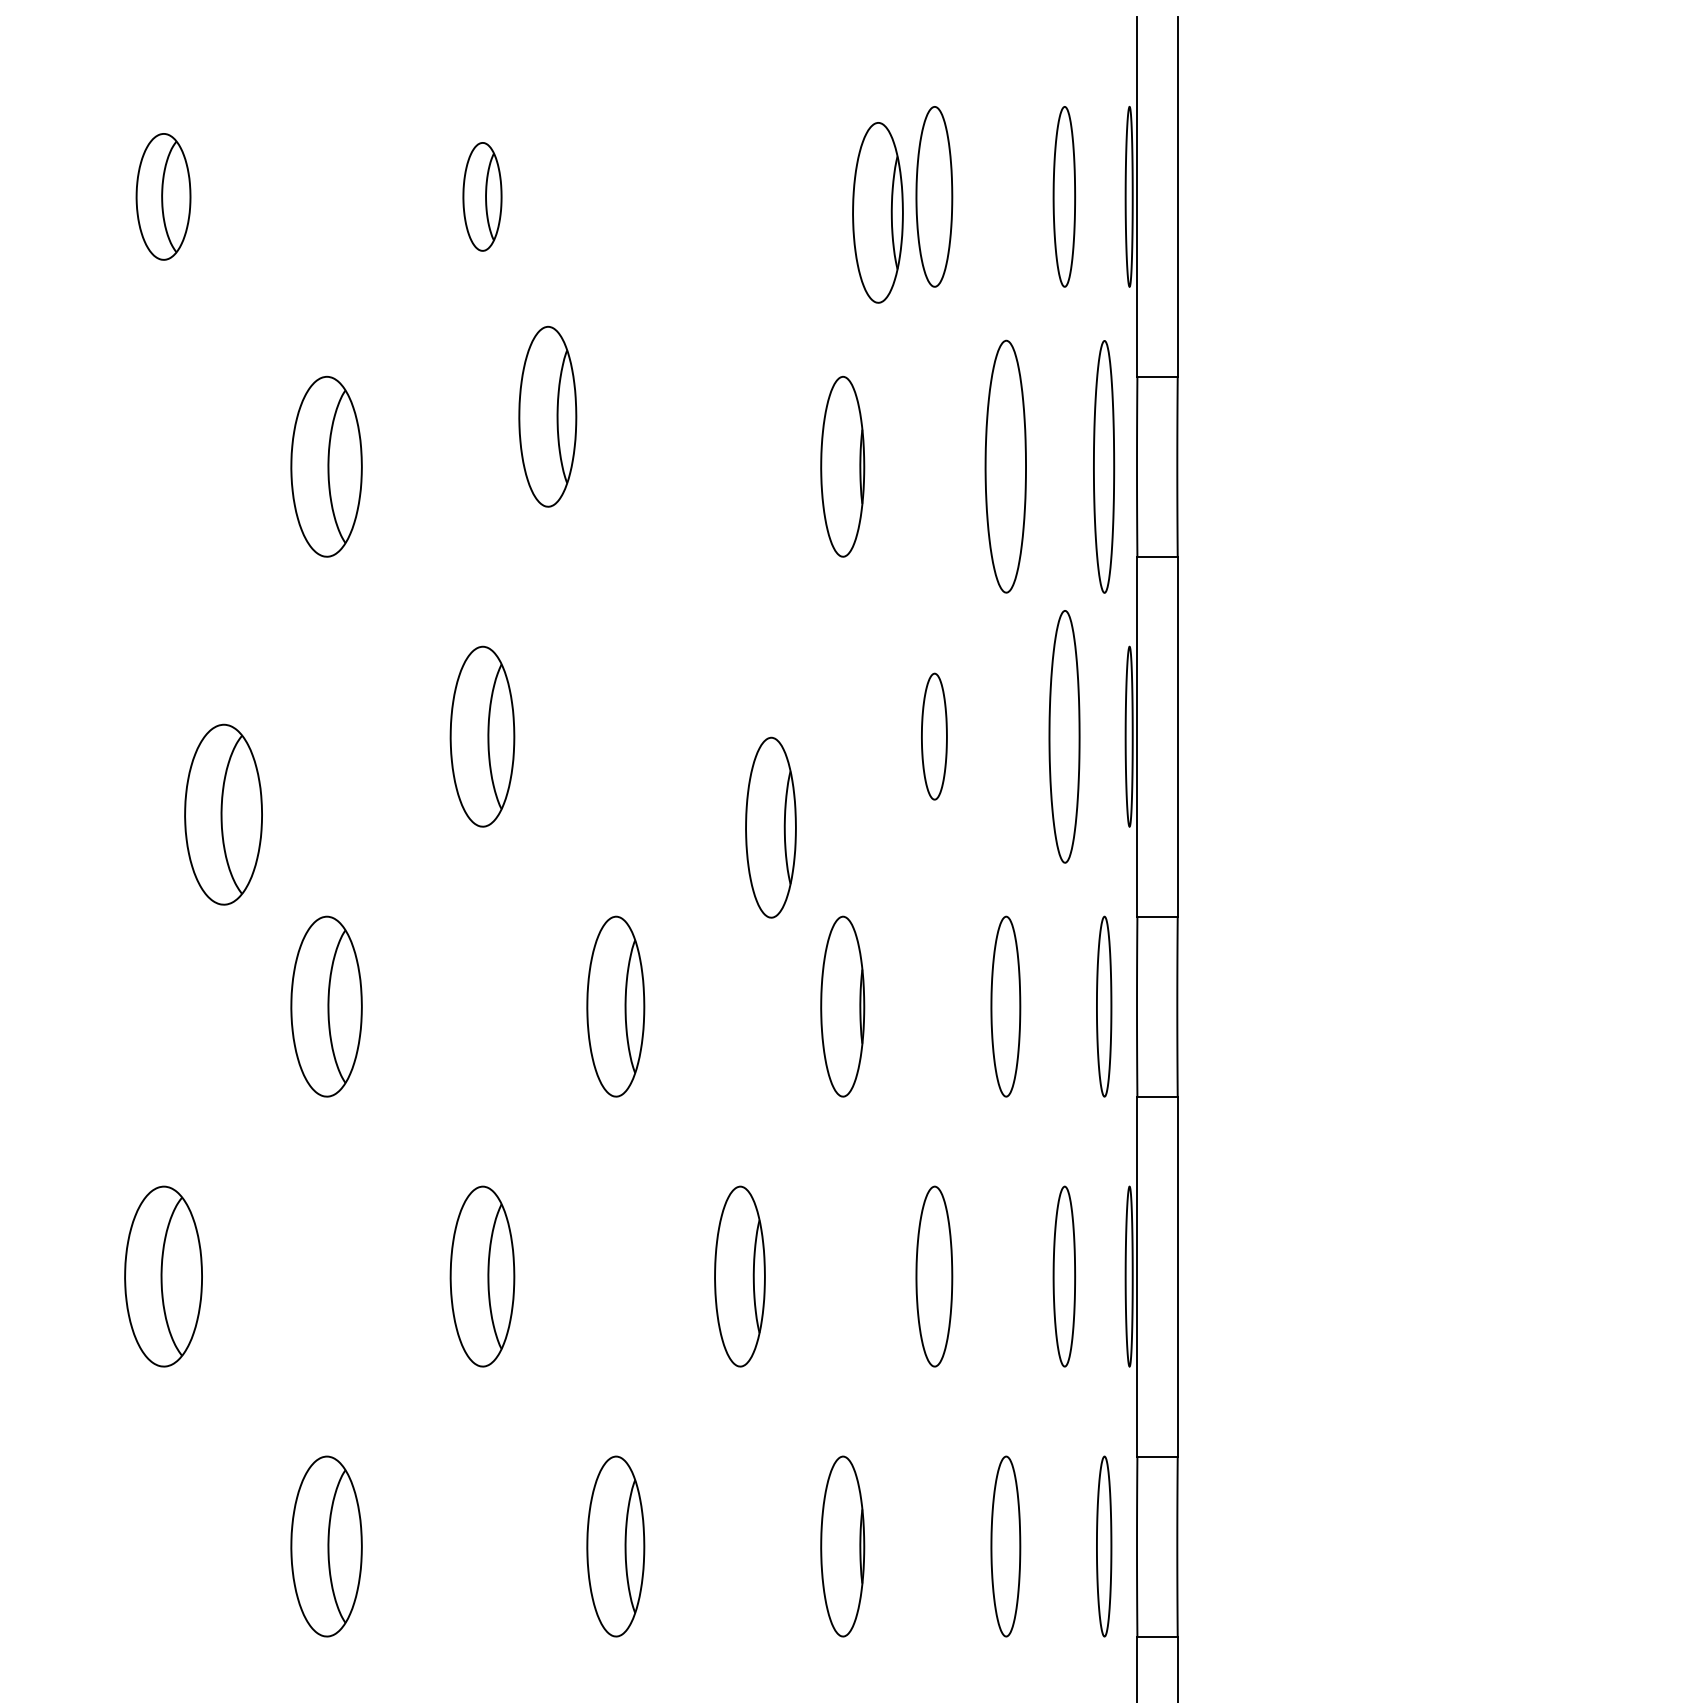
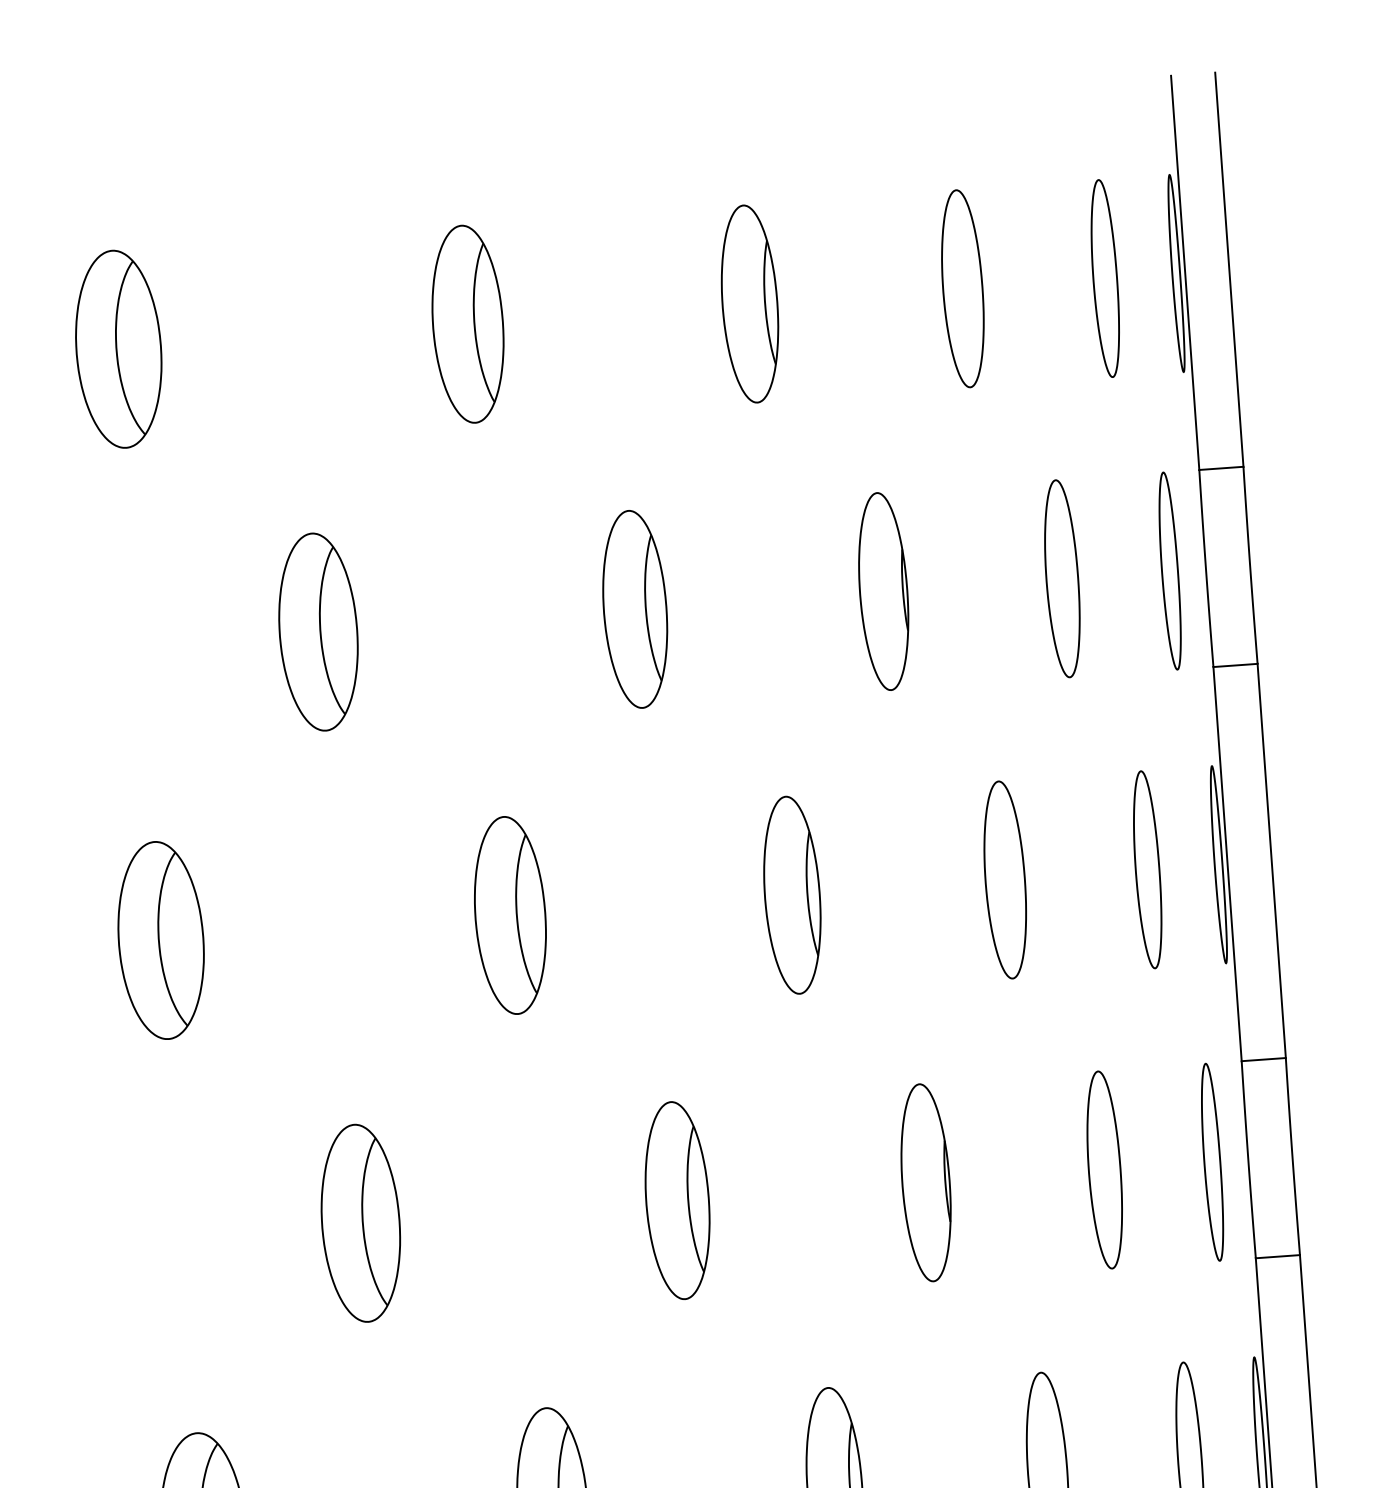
part: (163, 196) -> (118, 348), size x1.43
part: (482, 196) -> (467, 323), size x1.67
part: (877, 212) -> (749, 303), moved
part: (547, 416) -> (634, 609), moved
part: (1005, 466) -> (1061, 578), size x0.71
part: (1104, 466) -> (1170, 570), size x0.71
part: (934, 736) -> (1005, 879), size x1.43
part: (1063, 736) -> (1146, 869), size x0.71
part: (223, 814) -> (161, 940), moved
part: (770, 827) -> (791, 895), moved

